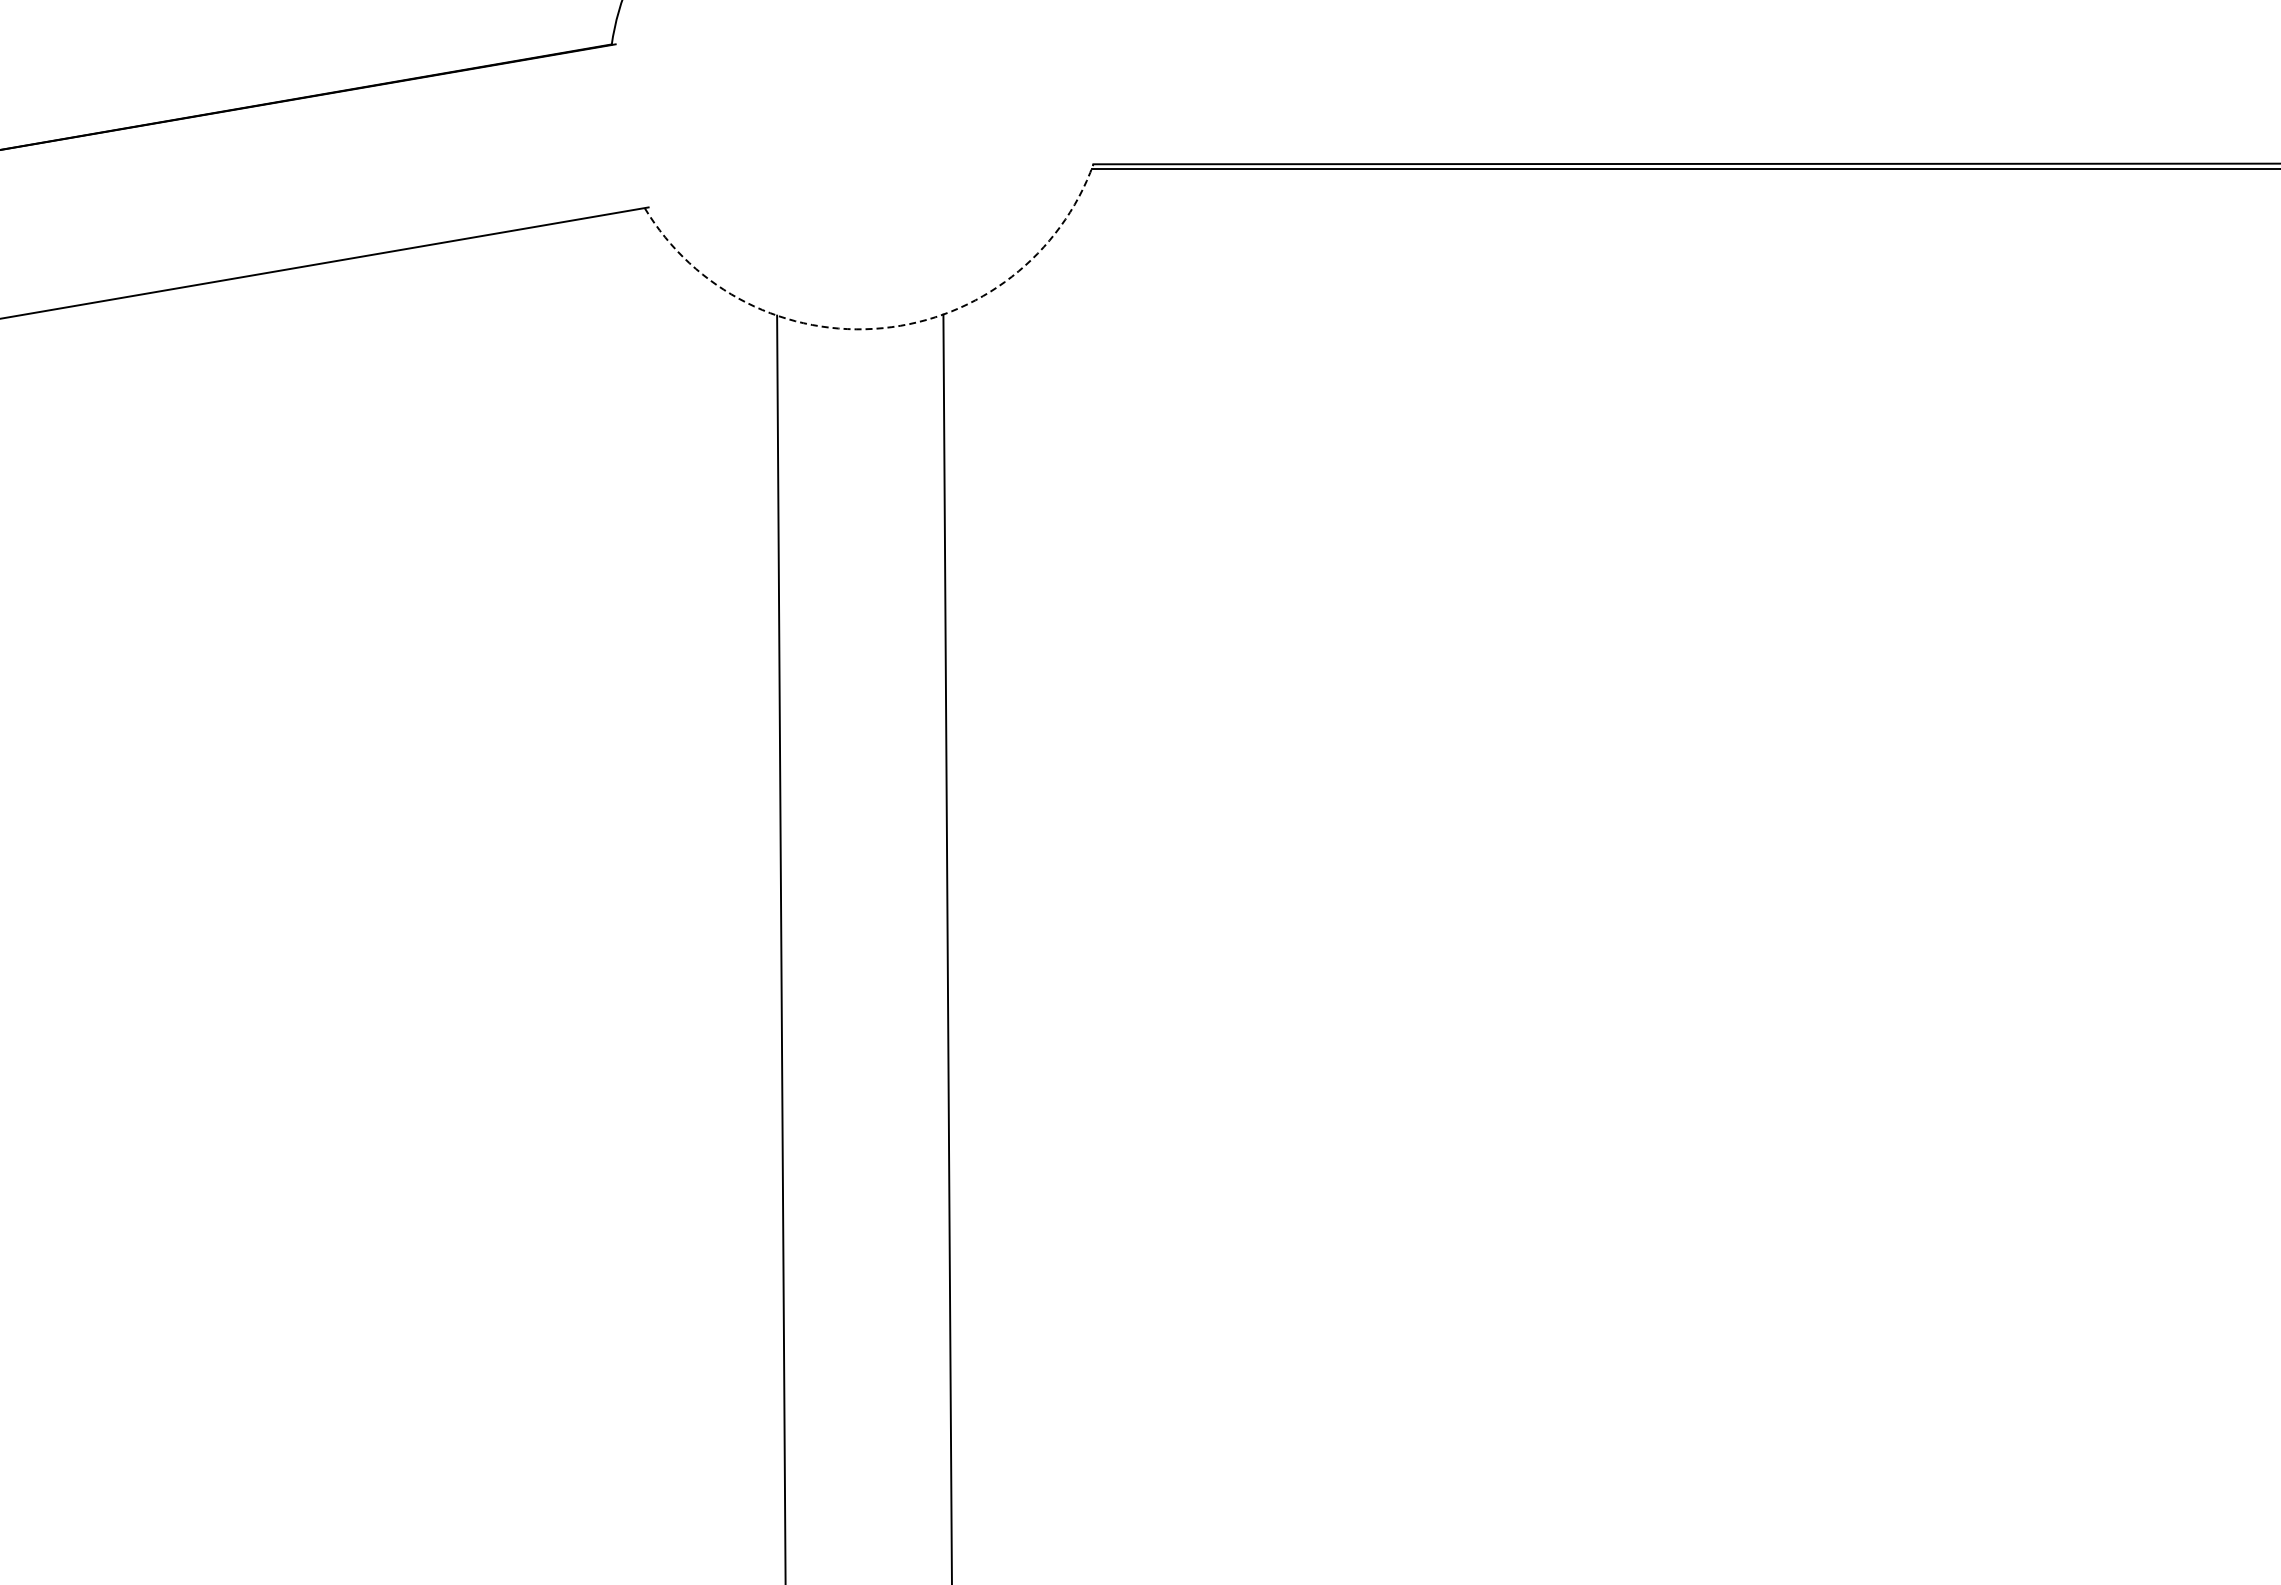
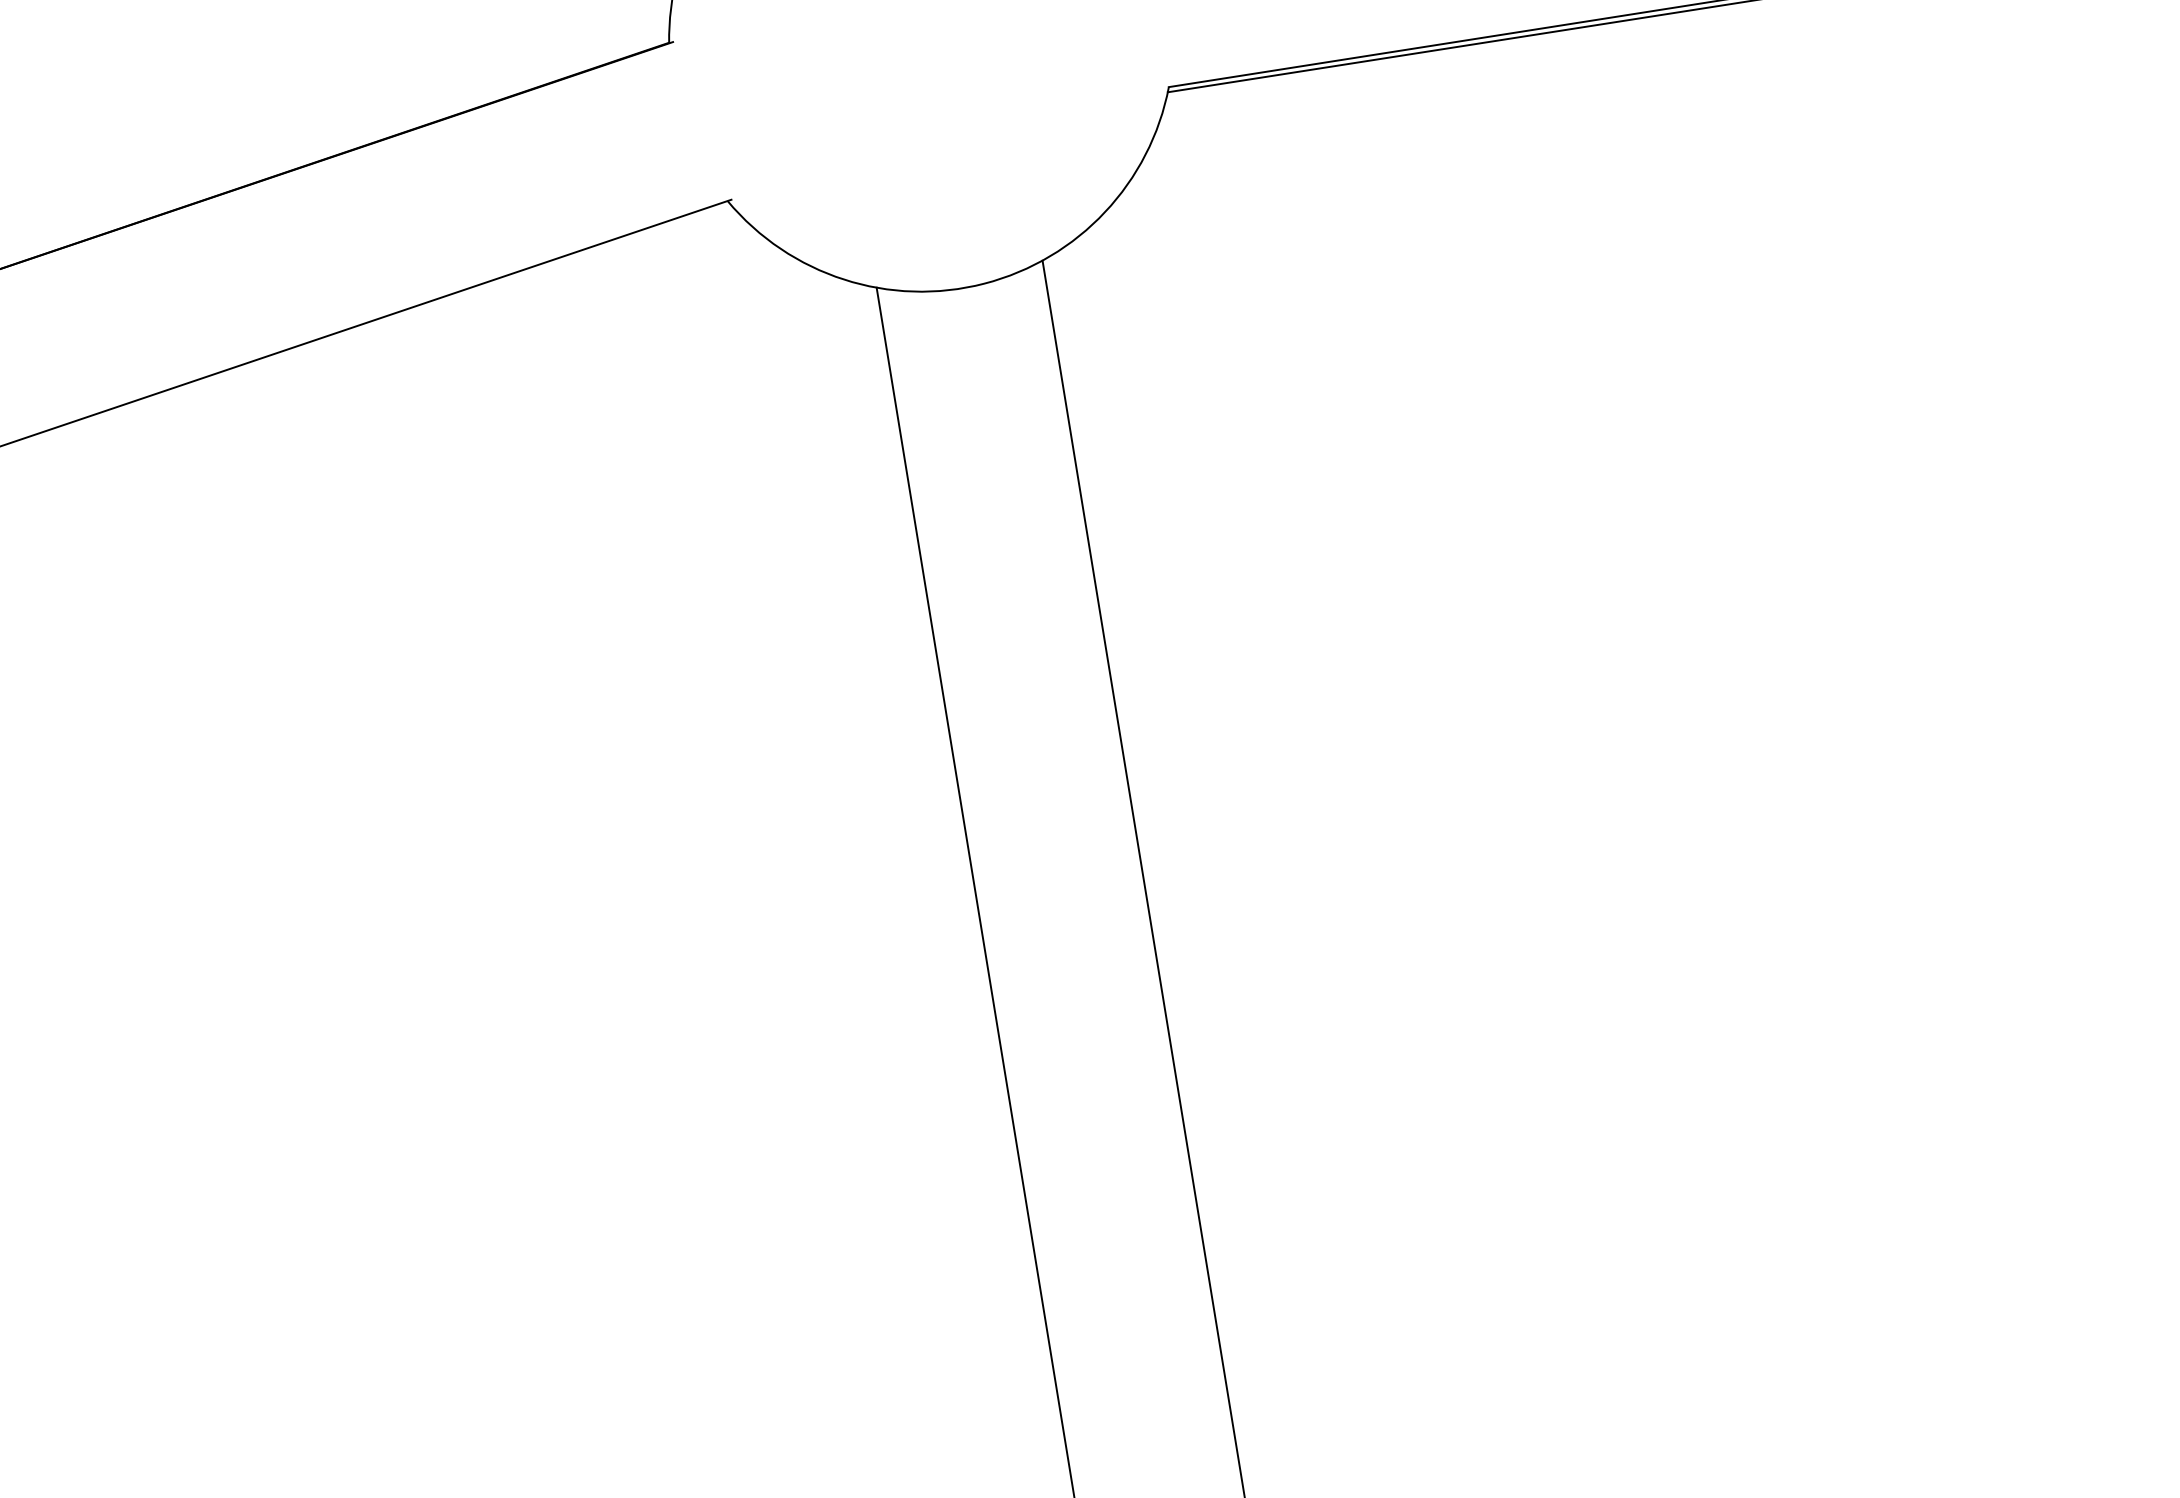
arc: (882, 328) -> (983, 284), dashed -> solid

